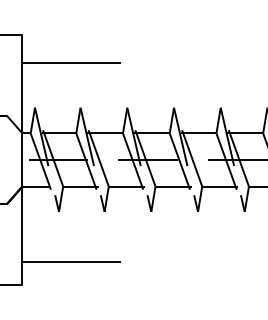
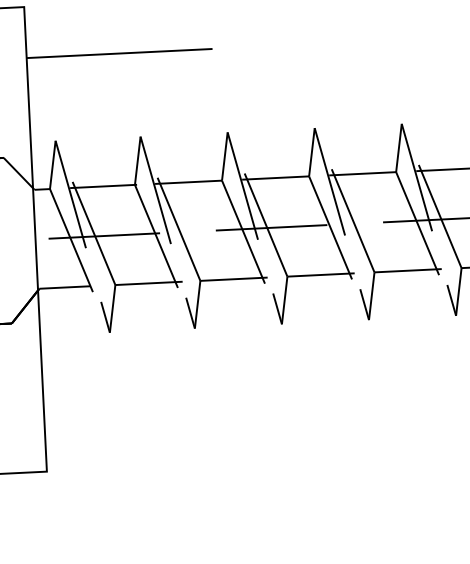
line: (71, 262) -> (137, 425), removed

